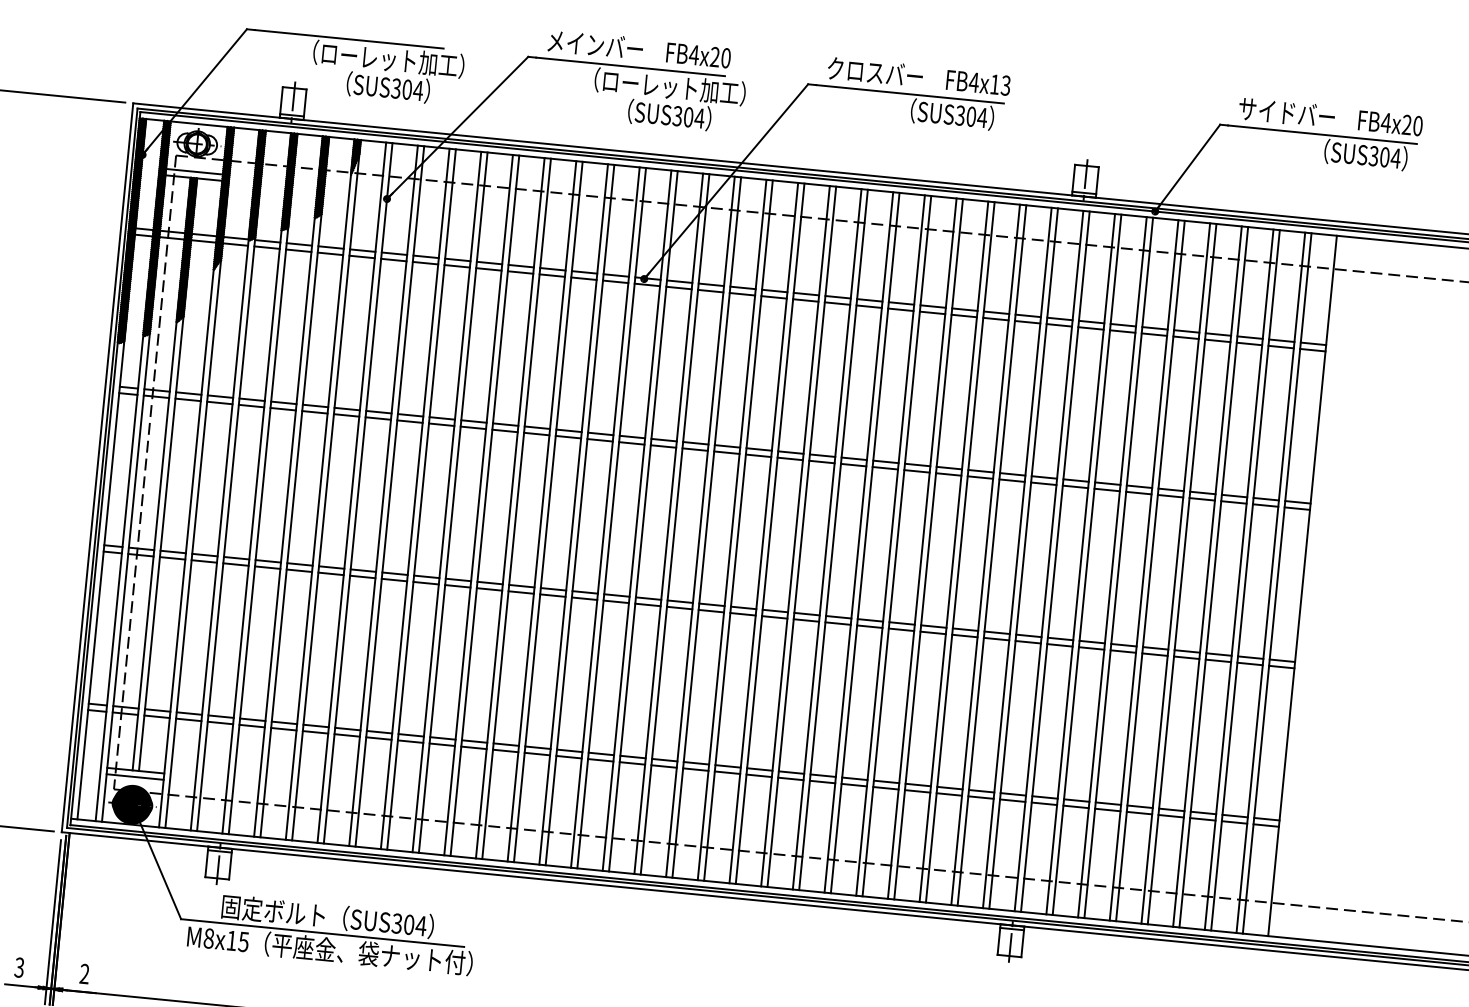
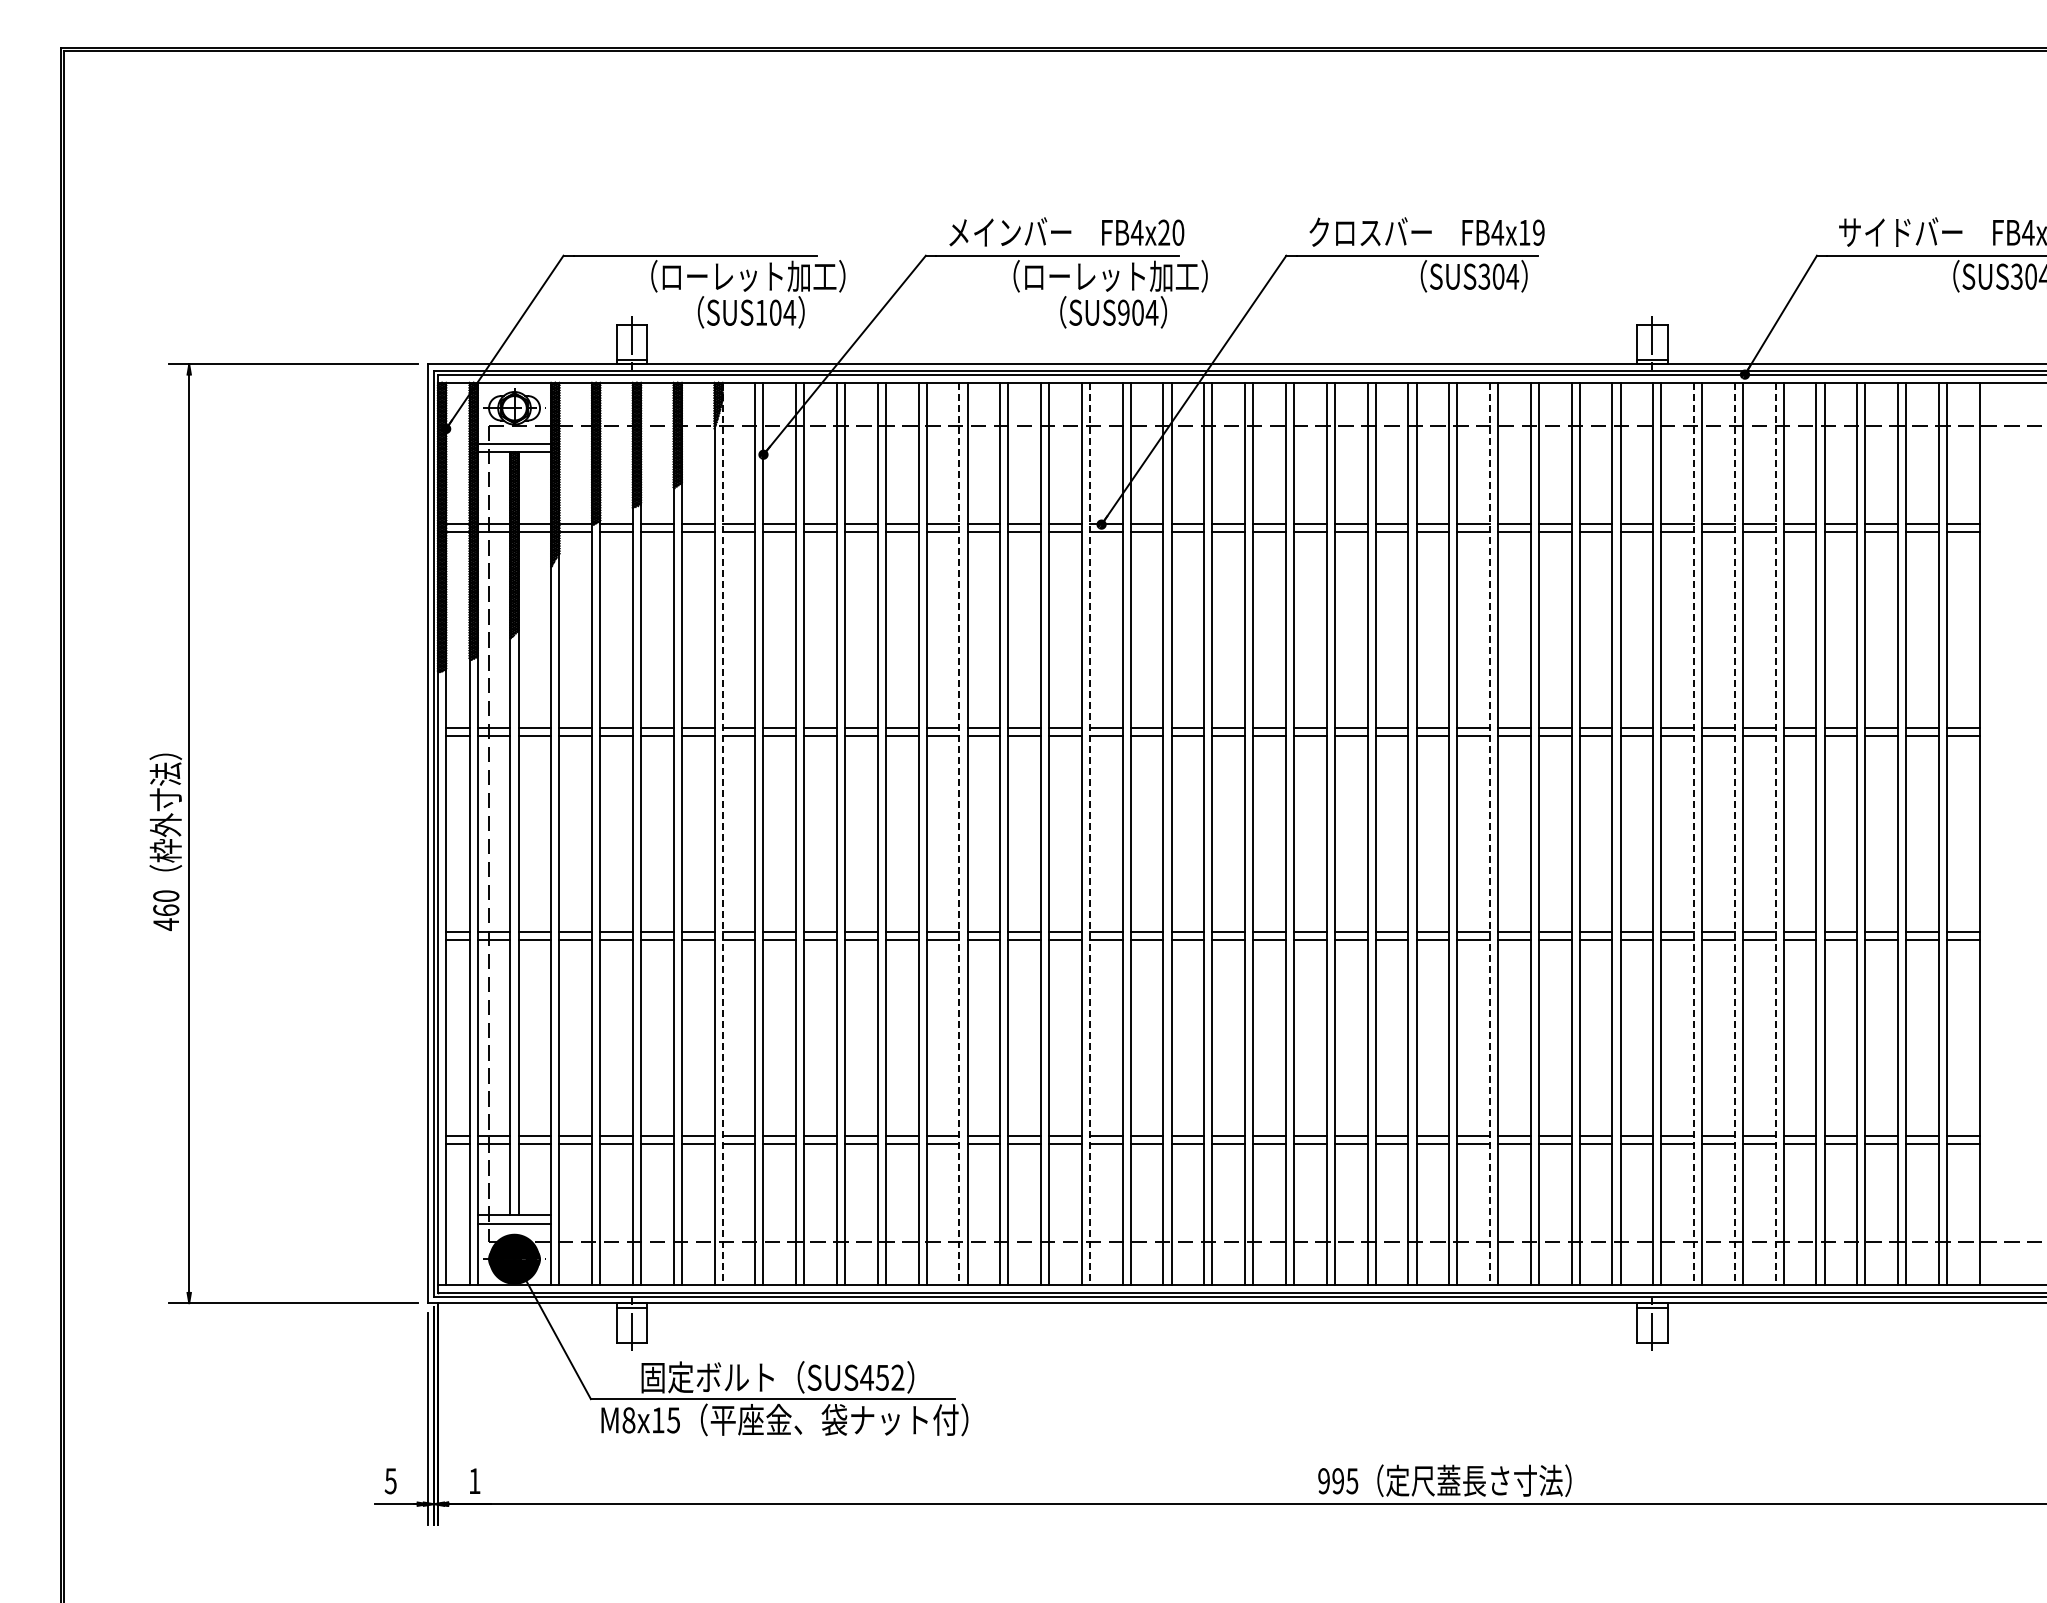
text: (1005, 85) -> (1538, 232), FB4x13 -> FB4x19
text: (396, 88) -> (761, 312), SUS304 -> SUS104
text: (677, 115) -> (1123, 312), SUS304 -> SUS904
line: (326, 490) -> (722, 833), solid -> dashed
line: (510, 508) -> (959, 833), solid -> dashed
line: (611, 517) -> (1089, 833), solid -> dashed
line: (921, 548) -> (1489, 833), solid -> dashed
line: (1081, 564) -> (1694, 833), solid -> dashed
line: (1112, 567) -> (1734, 833), solid -> dashed
line: (1143, 570) -> (1775, 833), solid -> dashed
text: (409, 924) -> (882, 1377), SUS304 -> SUS452
text: (19, 967) -> (390, 1480), 3 -> 5
text: (84, 973) -> (474, 1480), 2 -> 1

